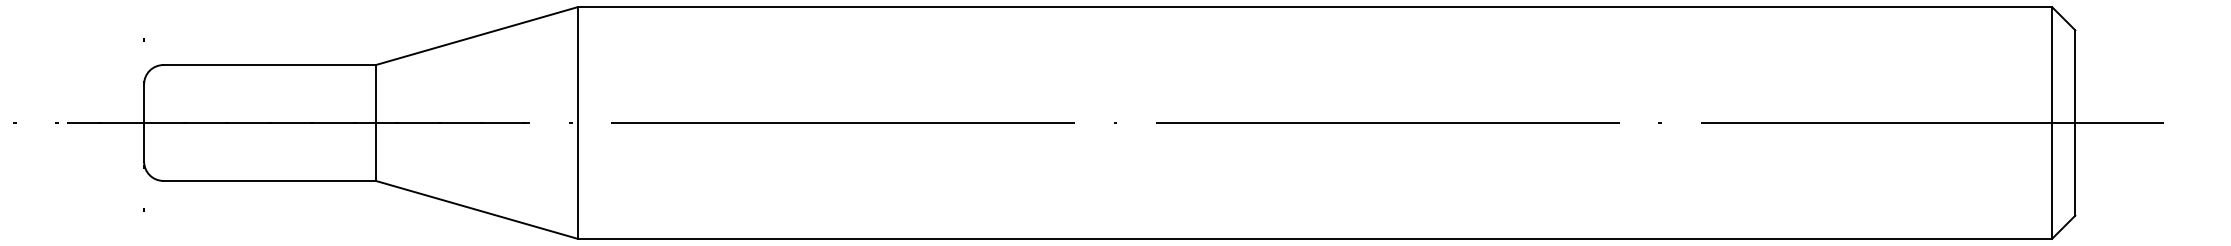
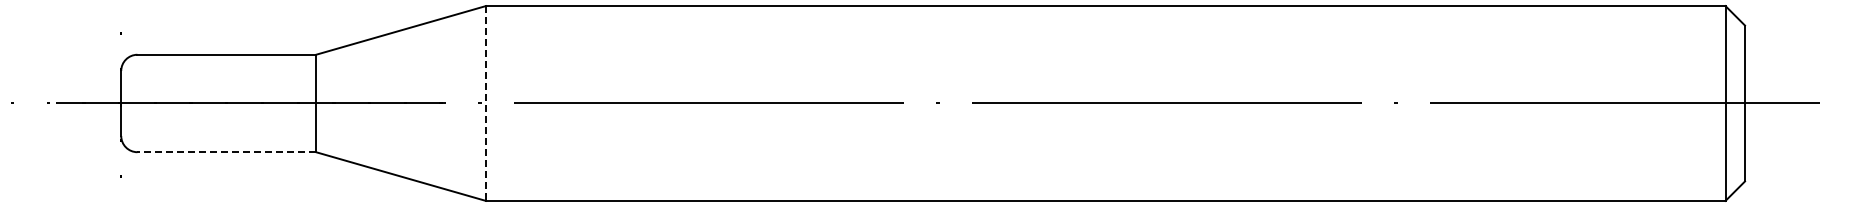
line: (577, 123) -> (485, 103), solid -> dashed
line: (269, 181) -> (226, 152), solid -> dashed

